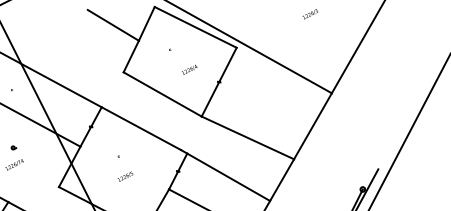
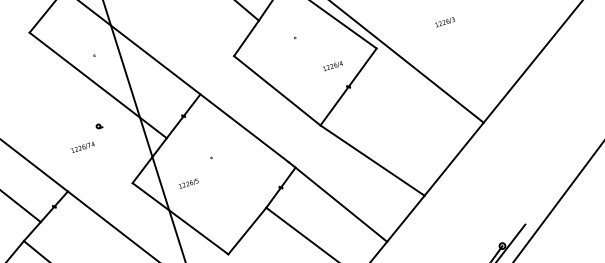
text: (309, 14) -> (444, 22), moved
text: (189, 70) -> (332, 66), moved
part: (13, 147) -> (99, 126), moved
text: (125, 176) -> (188, 183), moved

